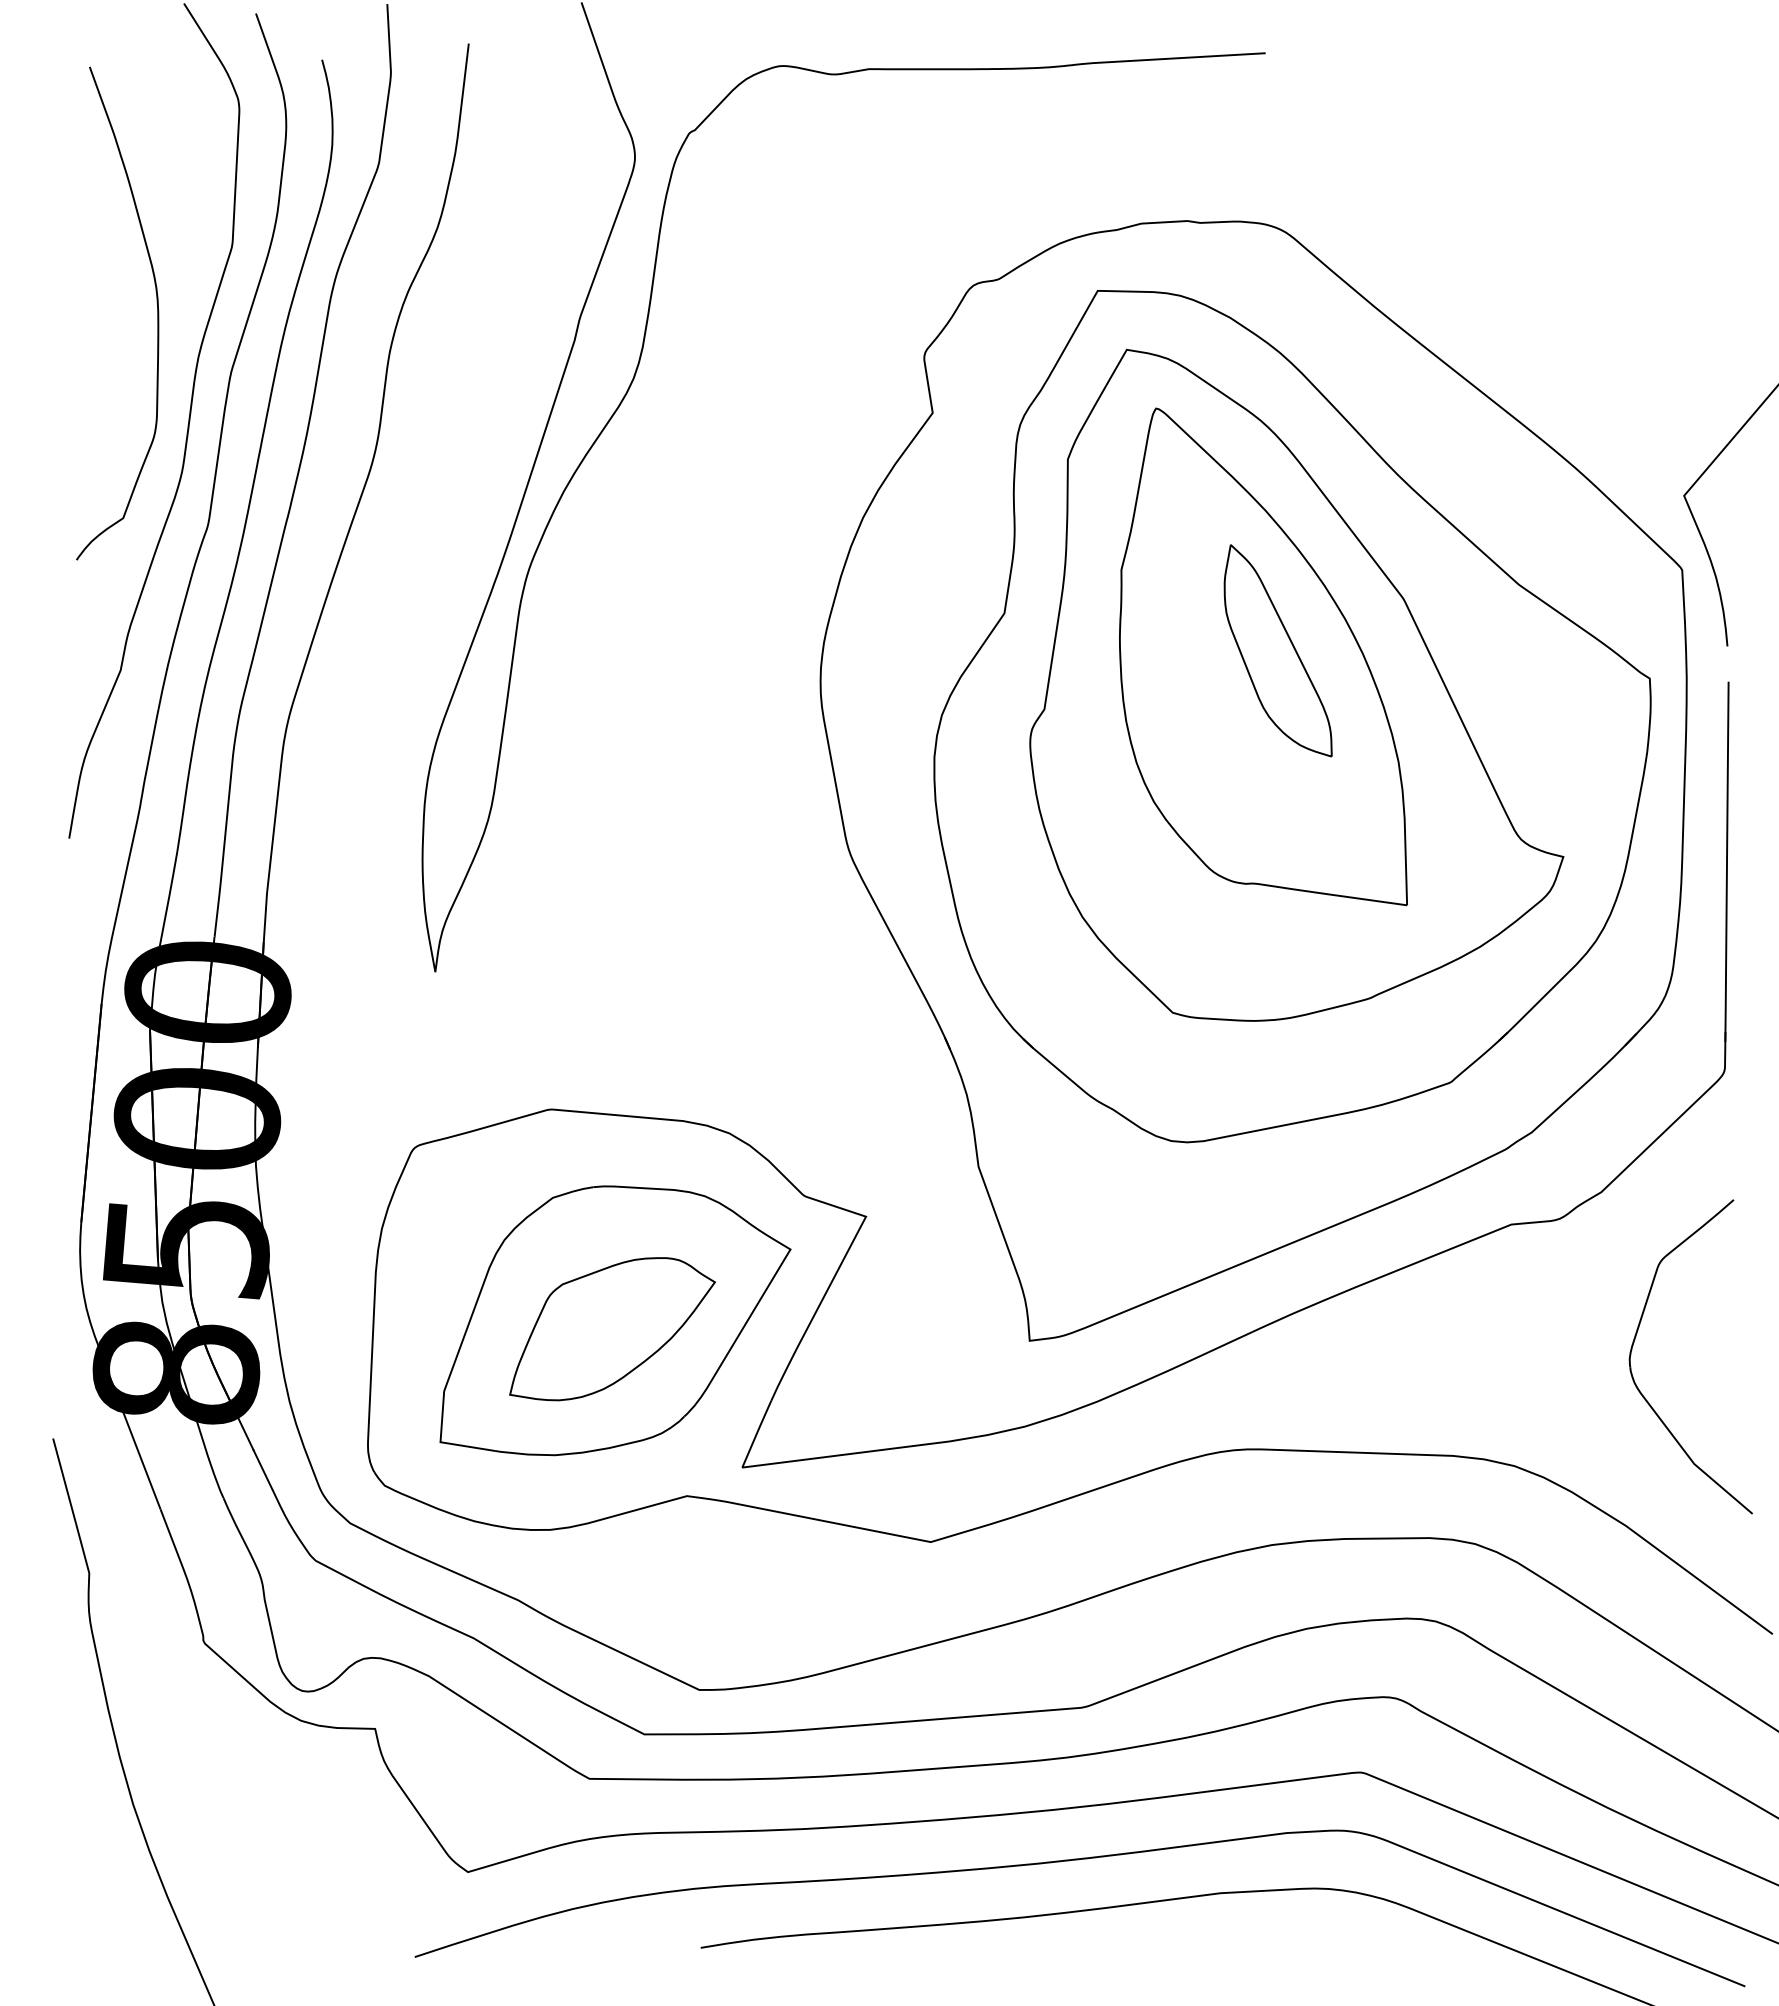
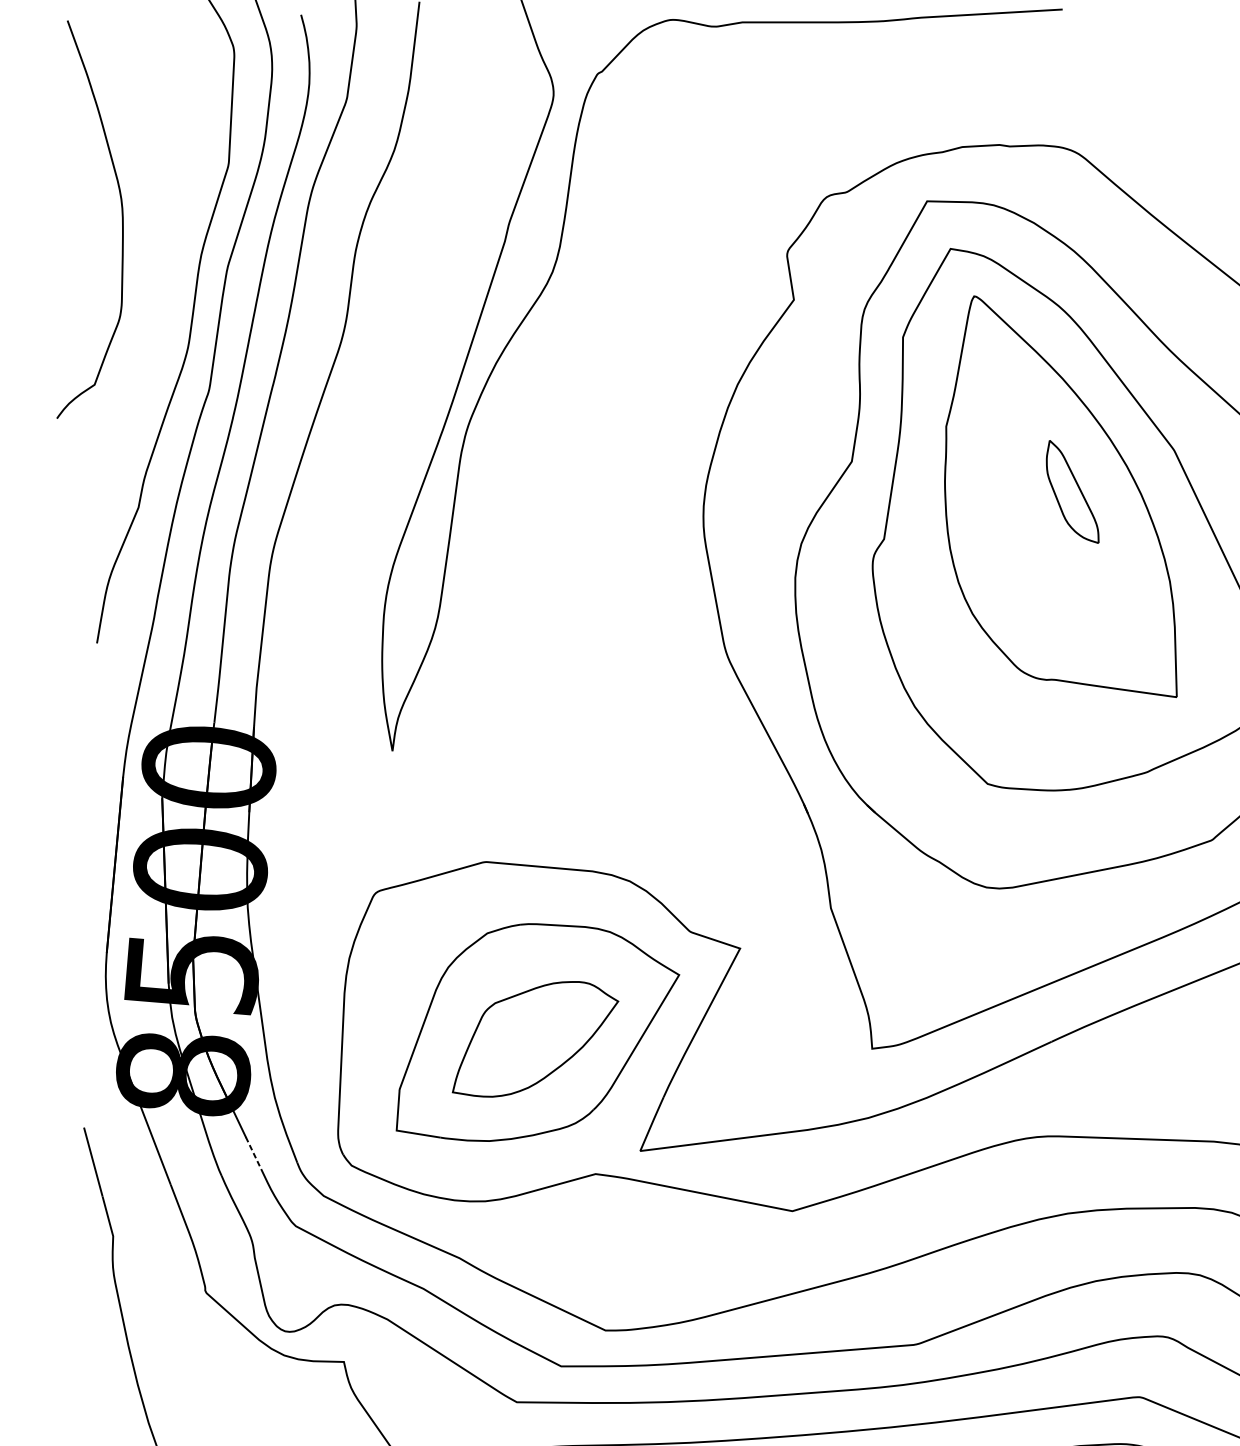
curve: (157, 313) -> (122, 219), moved
part: (1277, 650) -> (1072, 491), size x0.6
line: (263, 1470) -> (253, 1153), solid -> dashed

